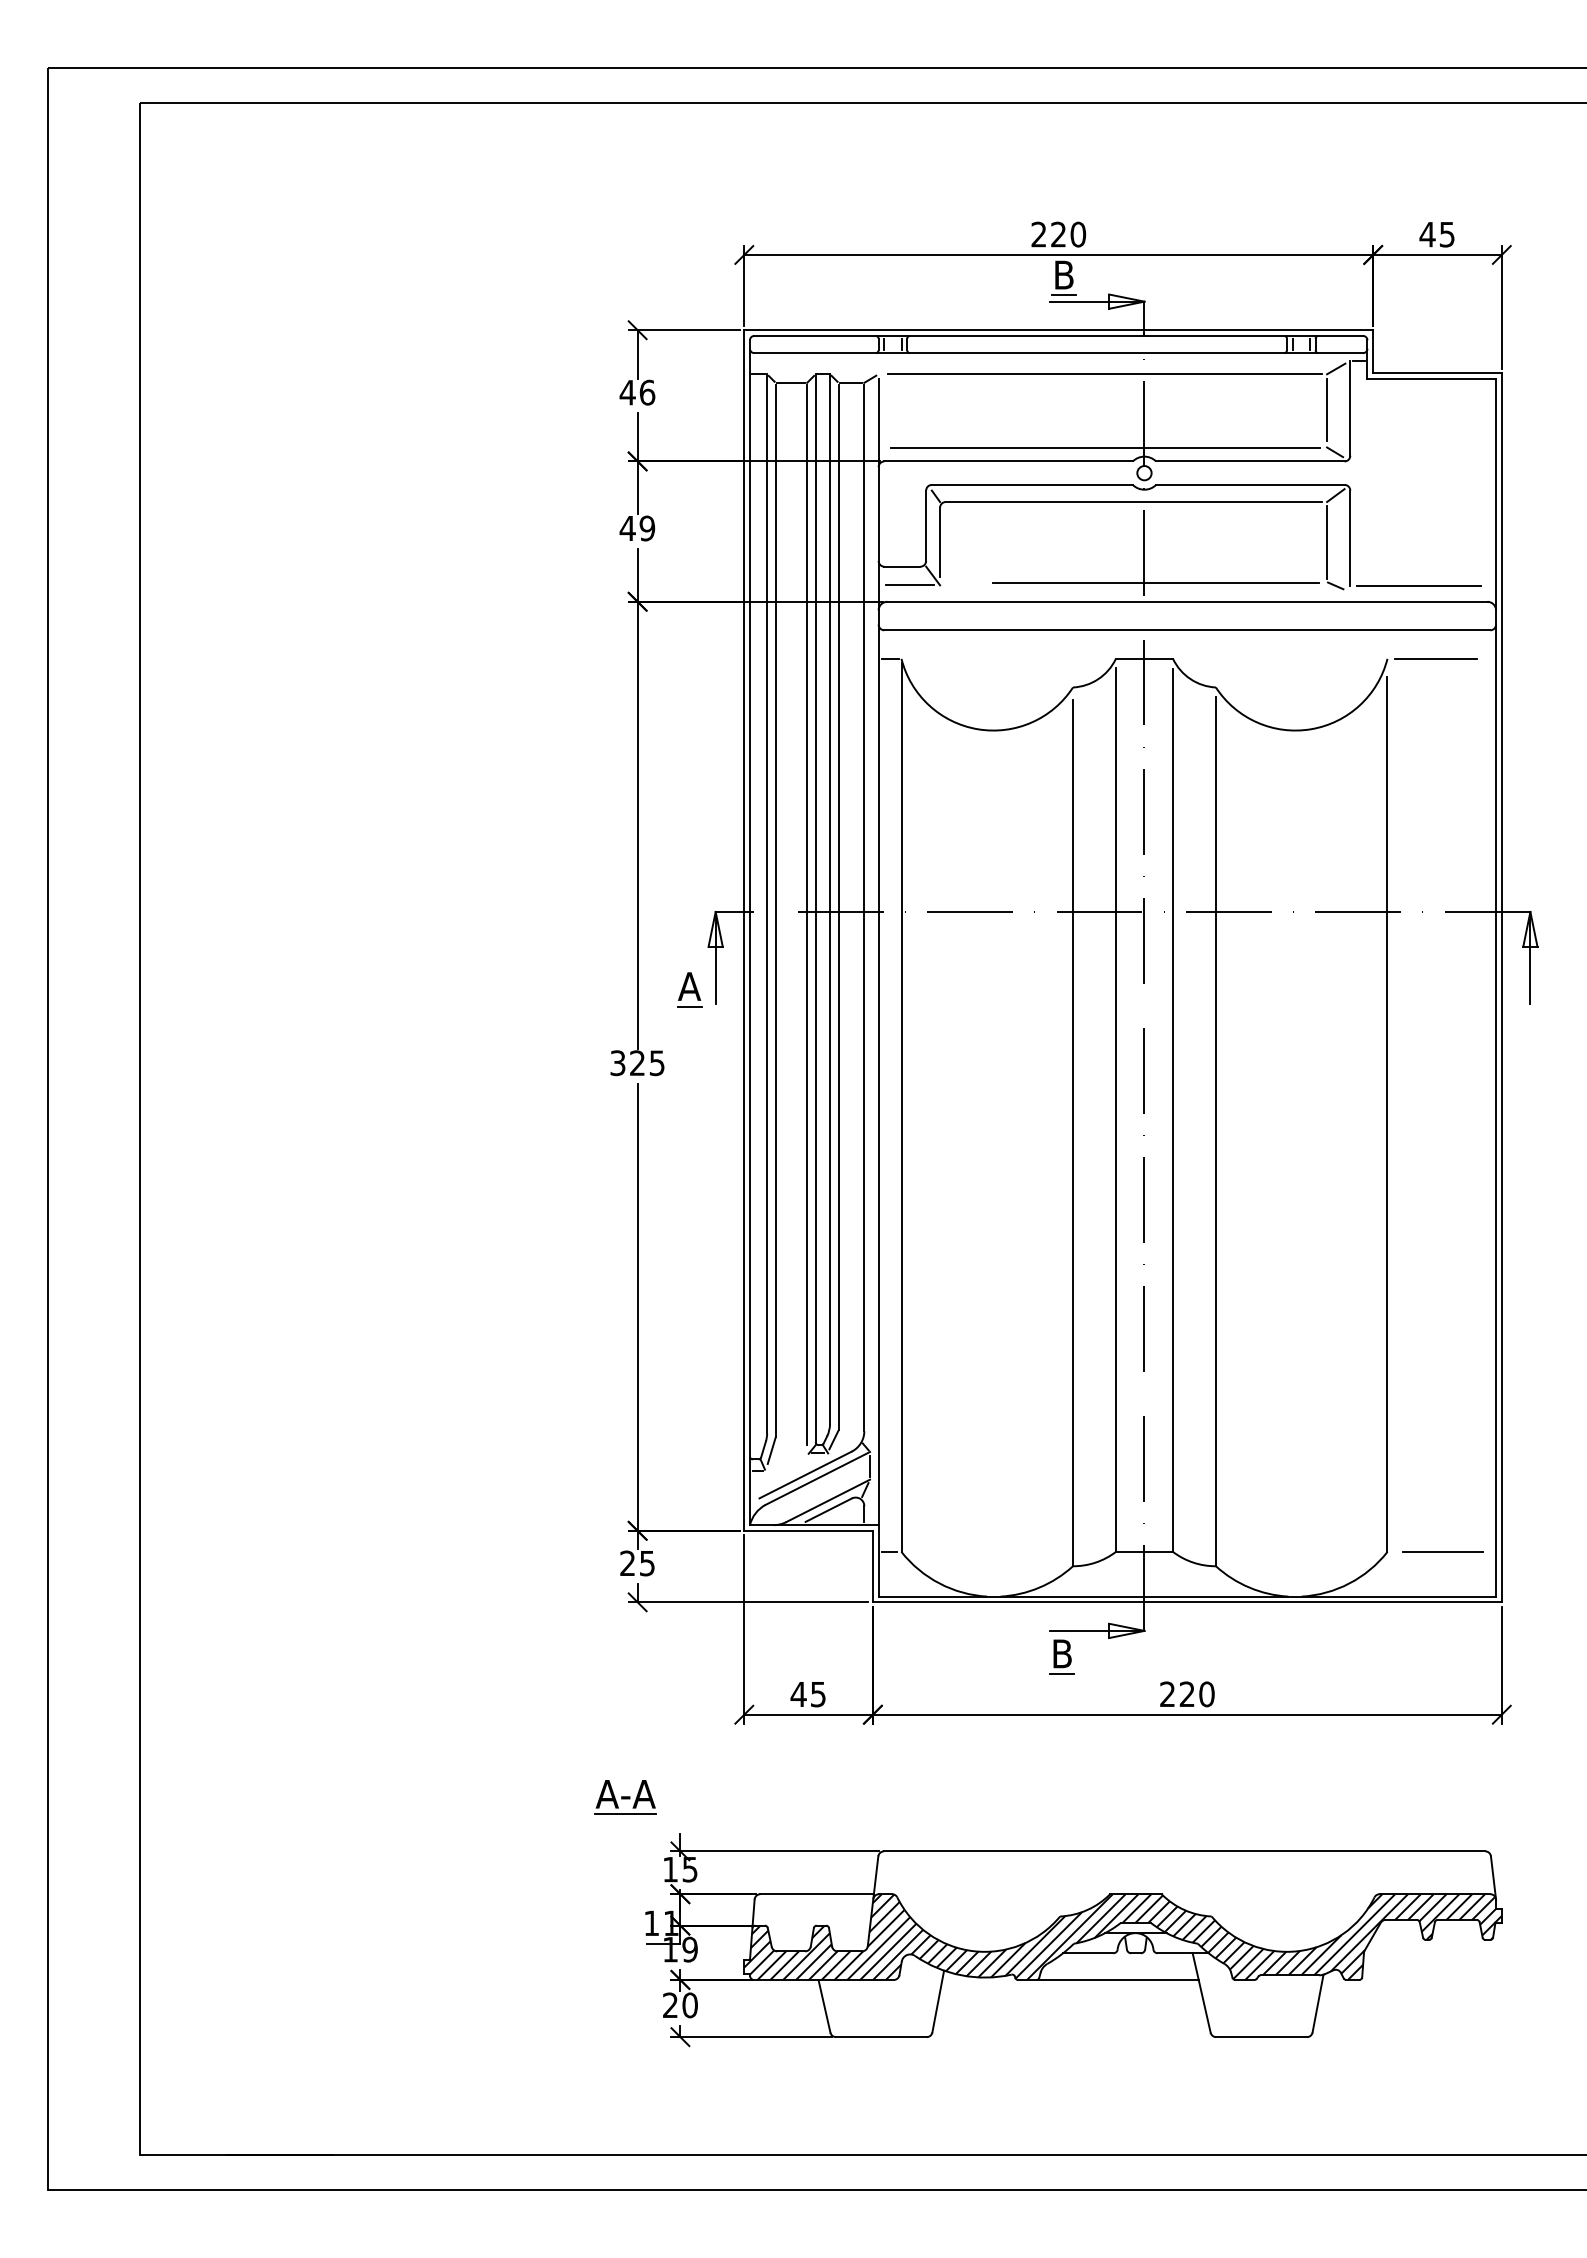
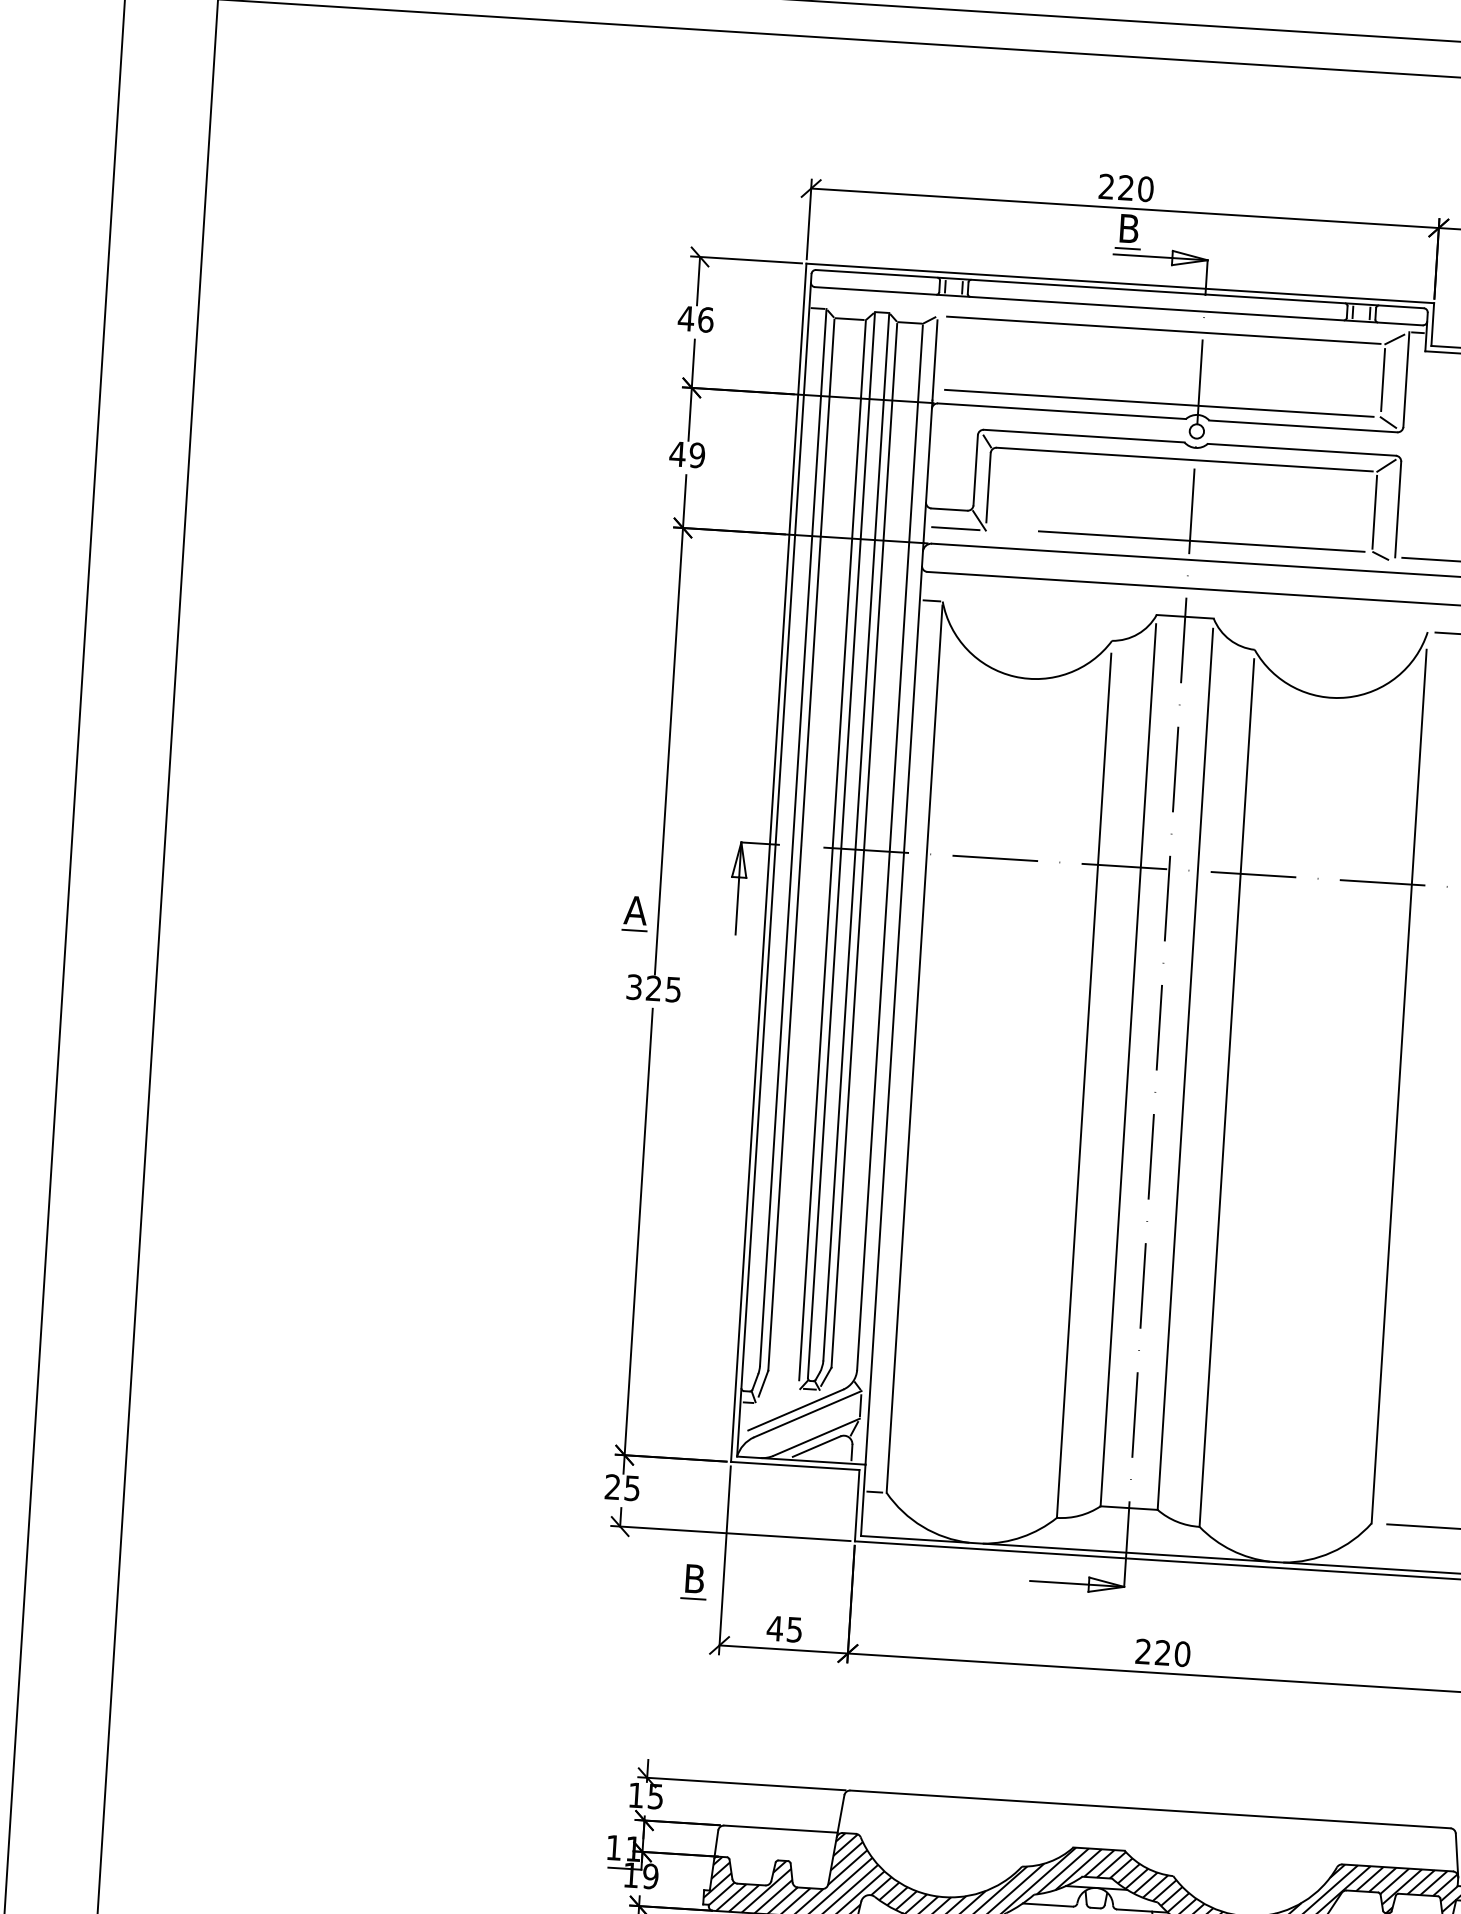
part: (689, 989) -> (635, 913), moved
part: (1061, 1656) -> (693, 1581), moved
part: (625, 1797) -> (595, 1720), removed

